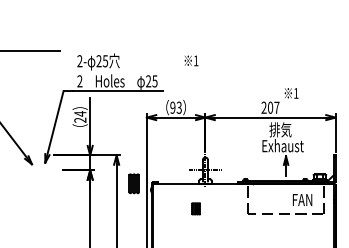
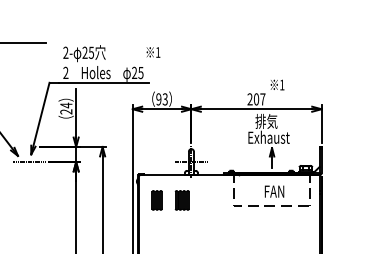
text: (191, 60) -> (153, 52), moved
line: (42, 170) -> (28, 162), added
part: (133, 183) -> (156, 200), moved
text: (302, 199) -> (274, 191), moved
part: (195, 208) -> (181, 200), size x1.67

